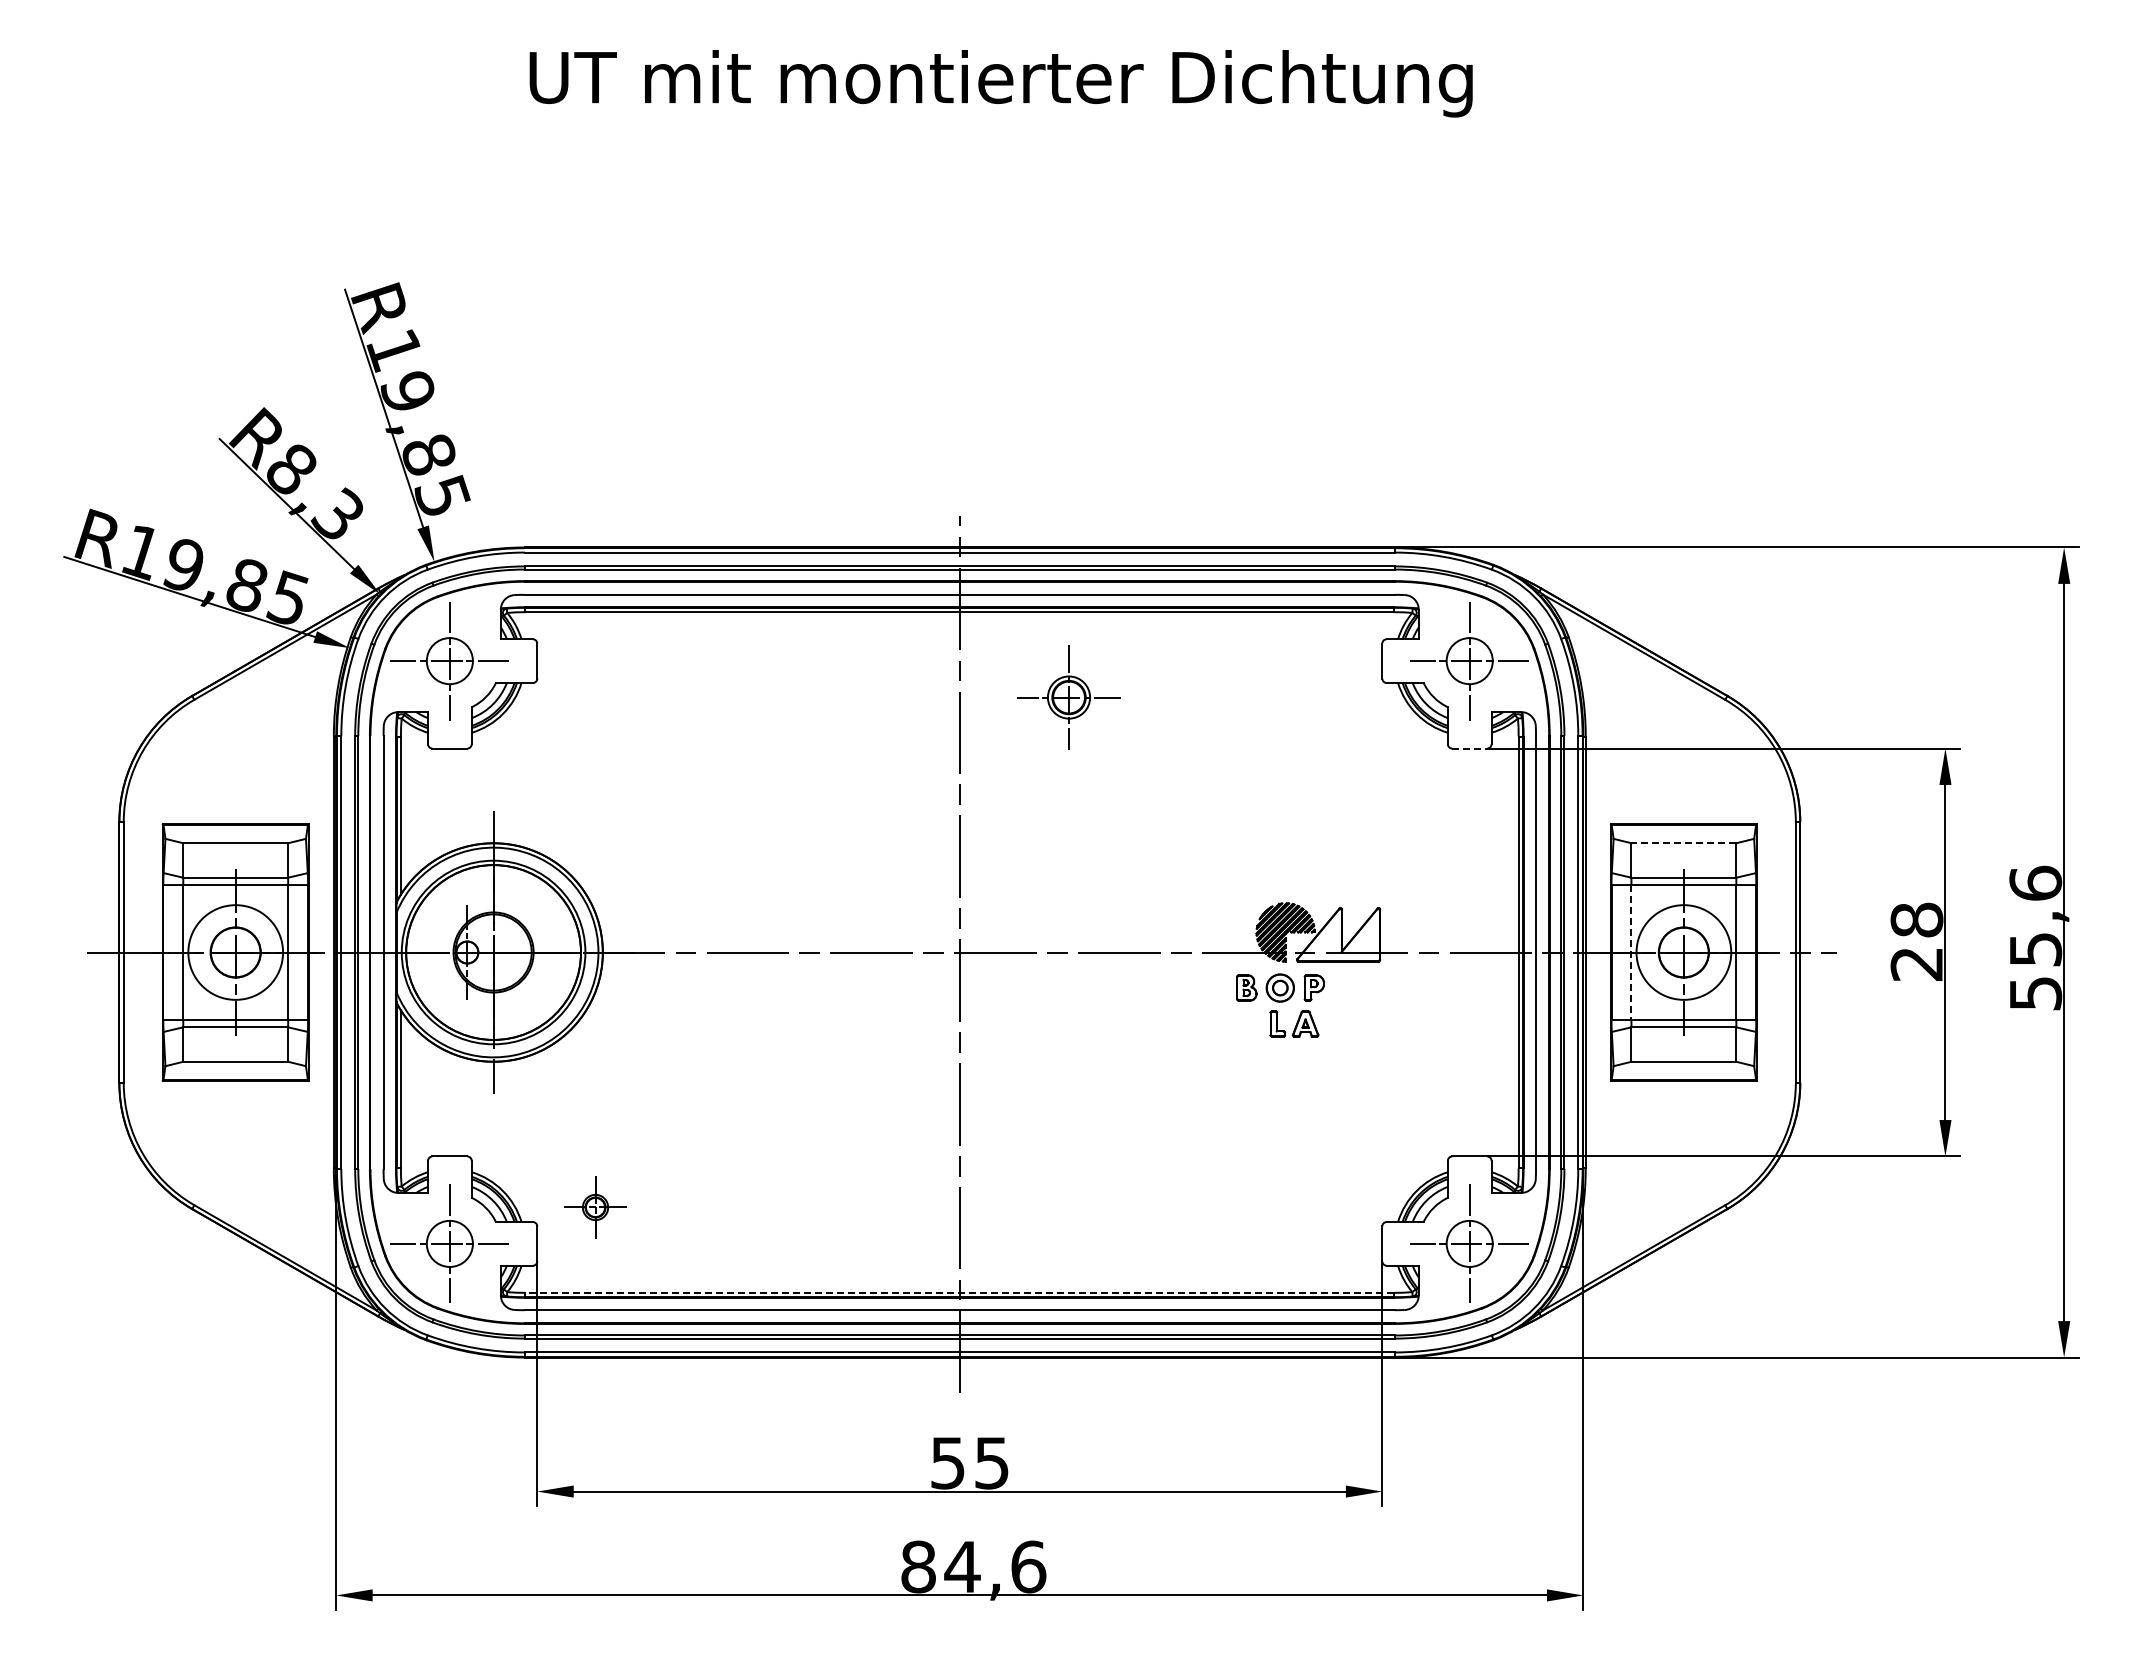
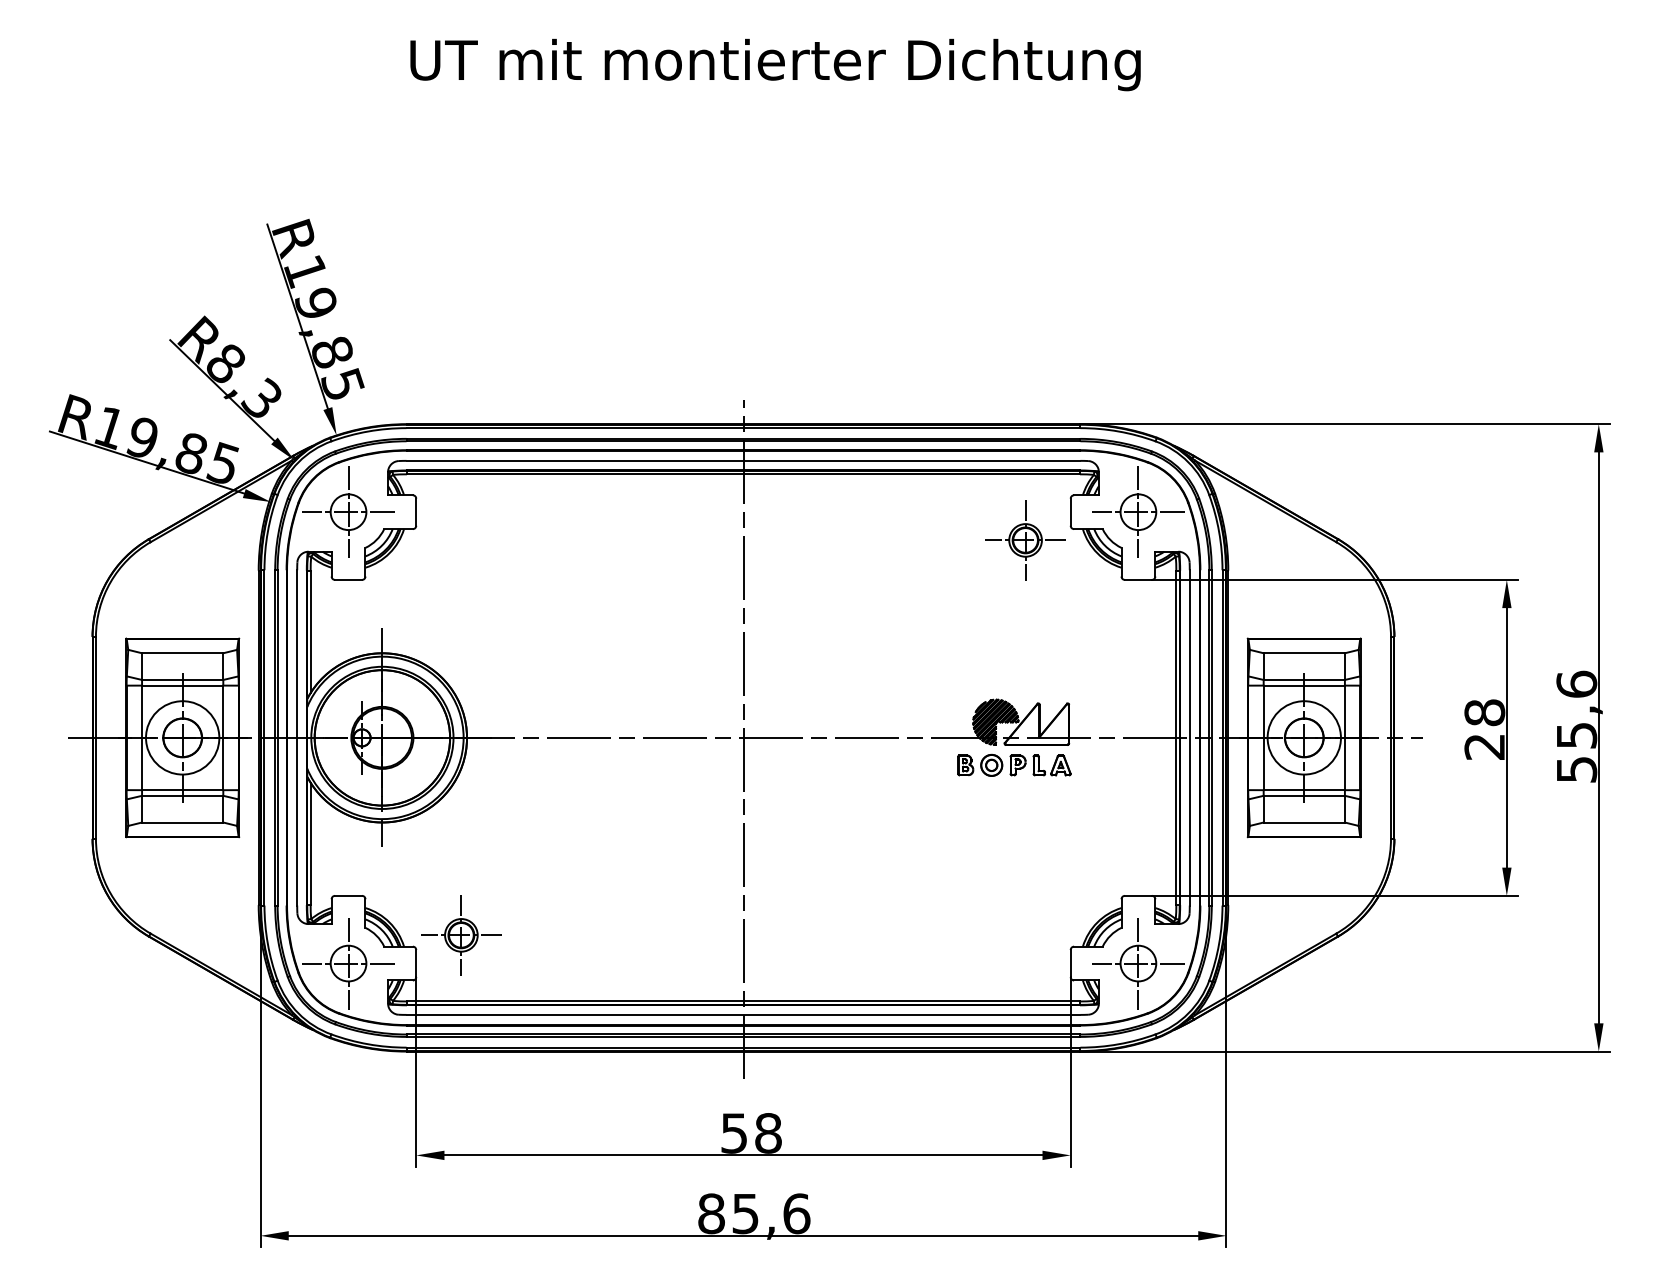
part: (1068, 697) -> (1025, 540), moved
line: (1470, 748) -> (1139, 579), dashed -> solid
line: (1683, 843) -> (1303, 653), dashed -> solid
line: (1631, 952) -> (1263, 737), dashed -> solid
part: (1294, 1023) -> (1052, 764), moved
part: (595, 1207) -> (461, 935), size x1.67
line: (959, 1292) -> (743, 1001), dashed -> solid
text: (991, 1462) -> (768, 1132), 55 -> 58
text: (962, 1567) -> (745, 1214), 84,6 -> 85,6

